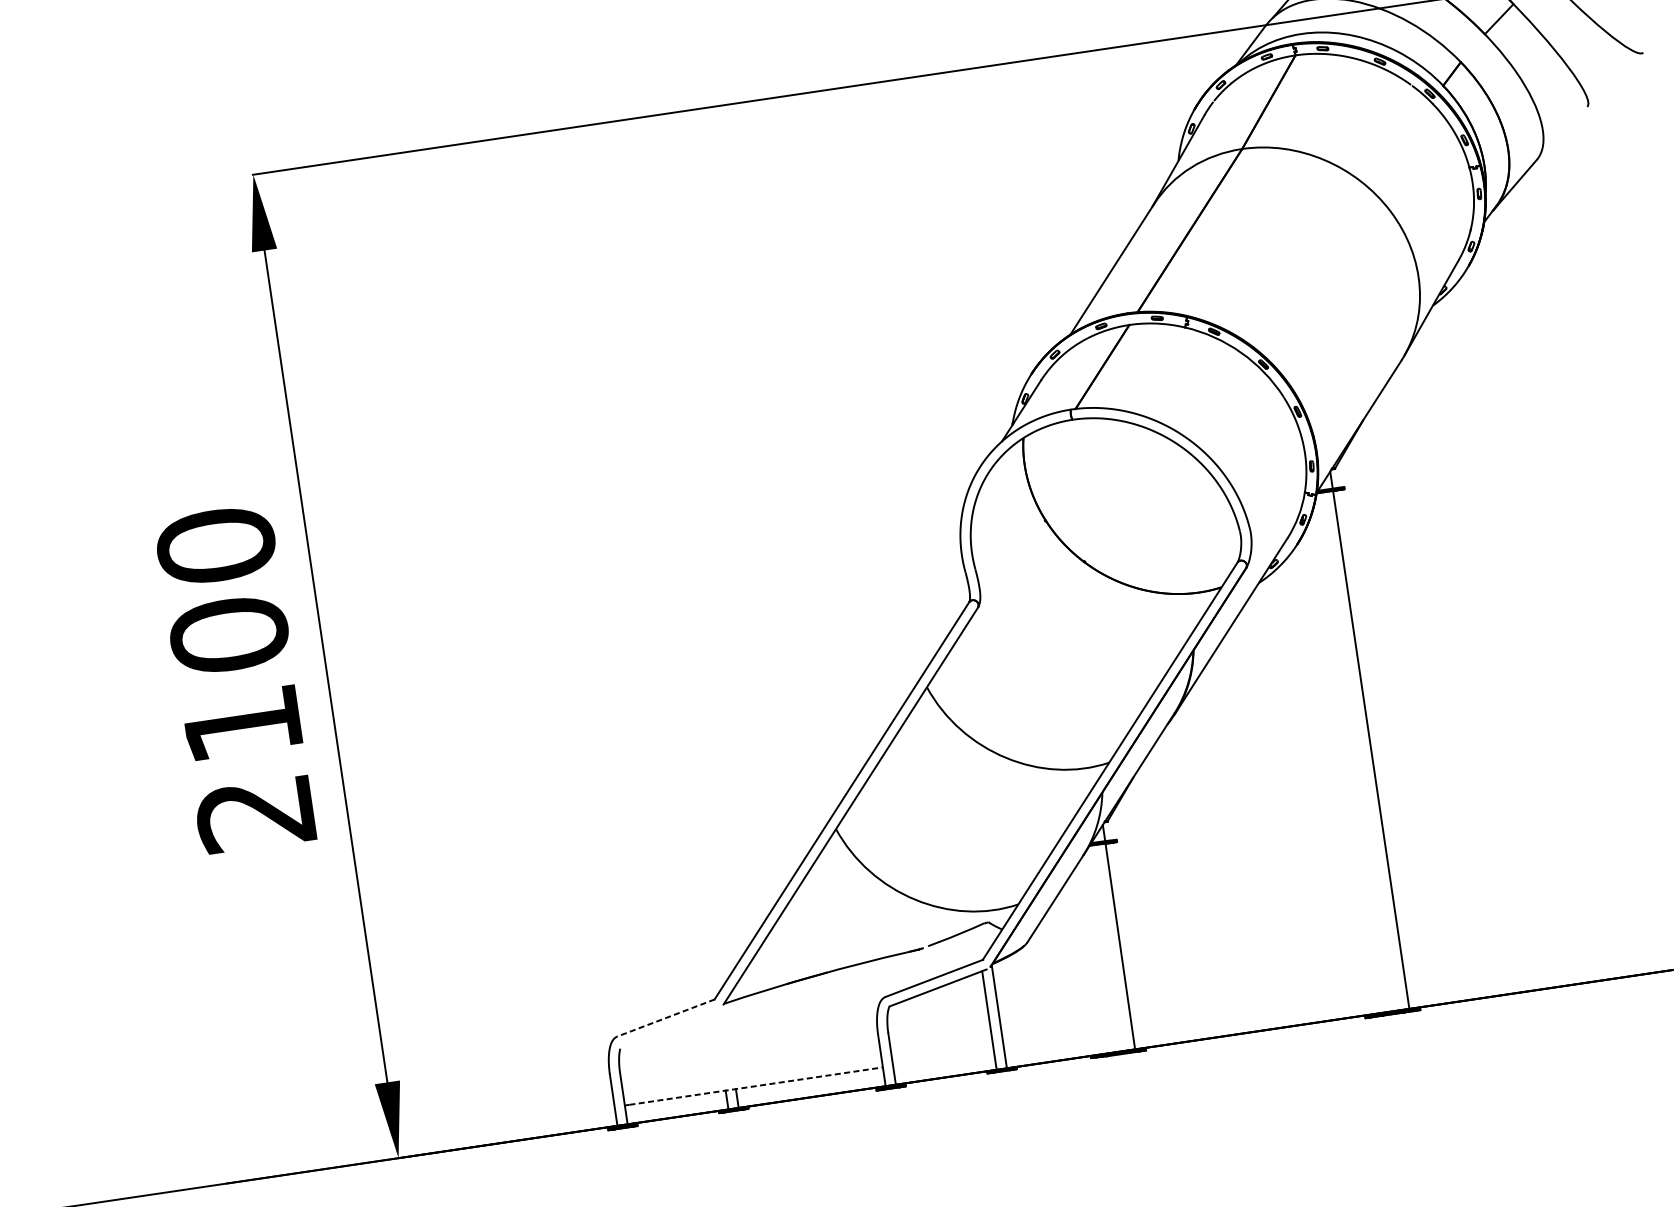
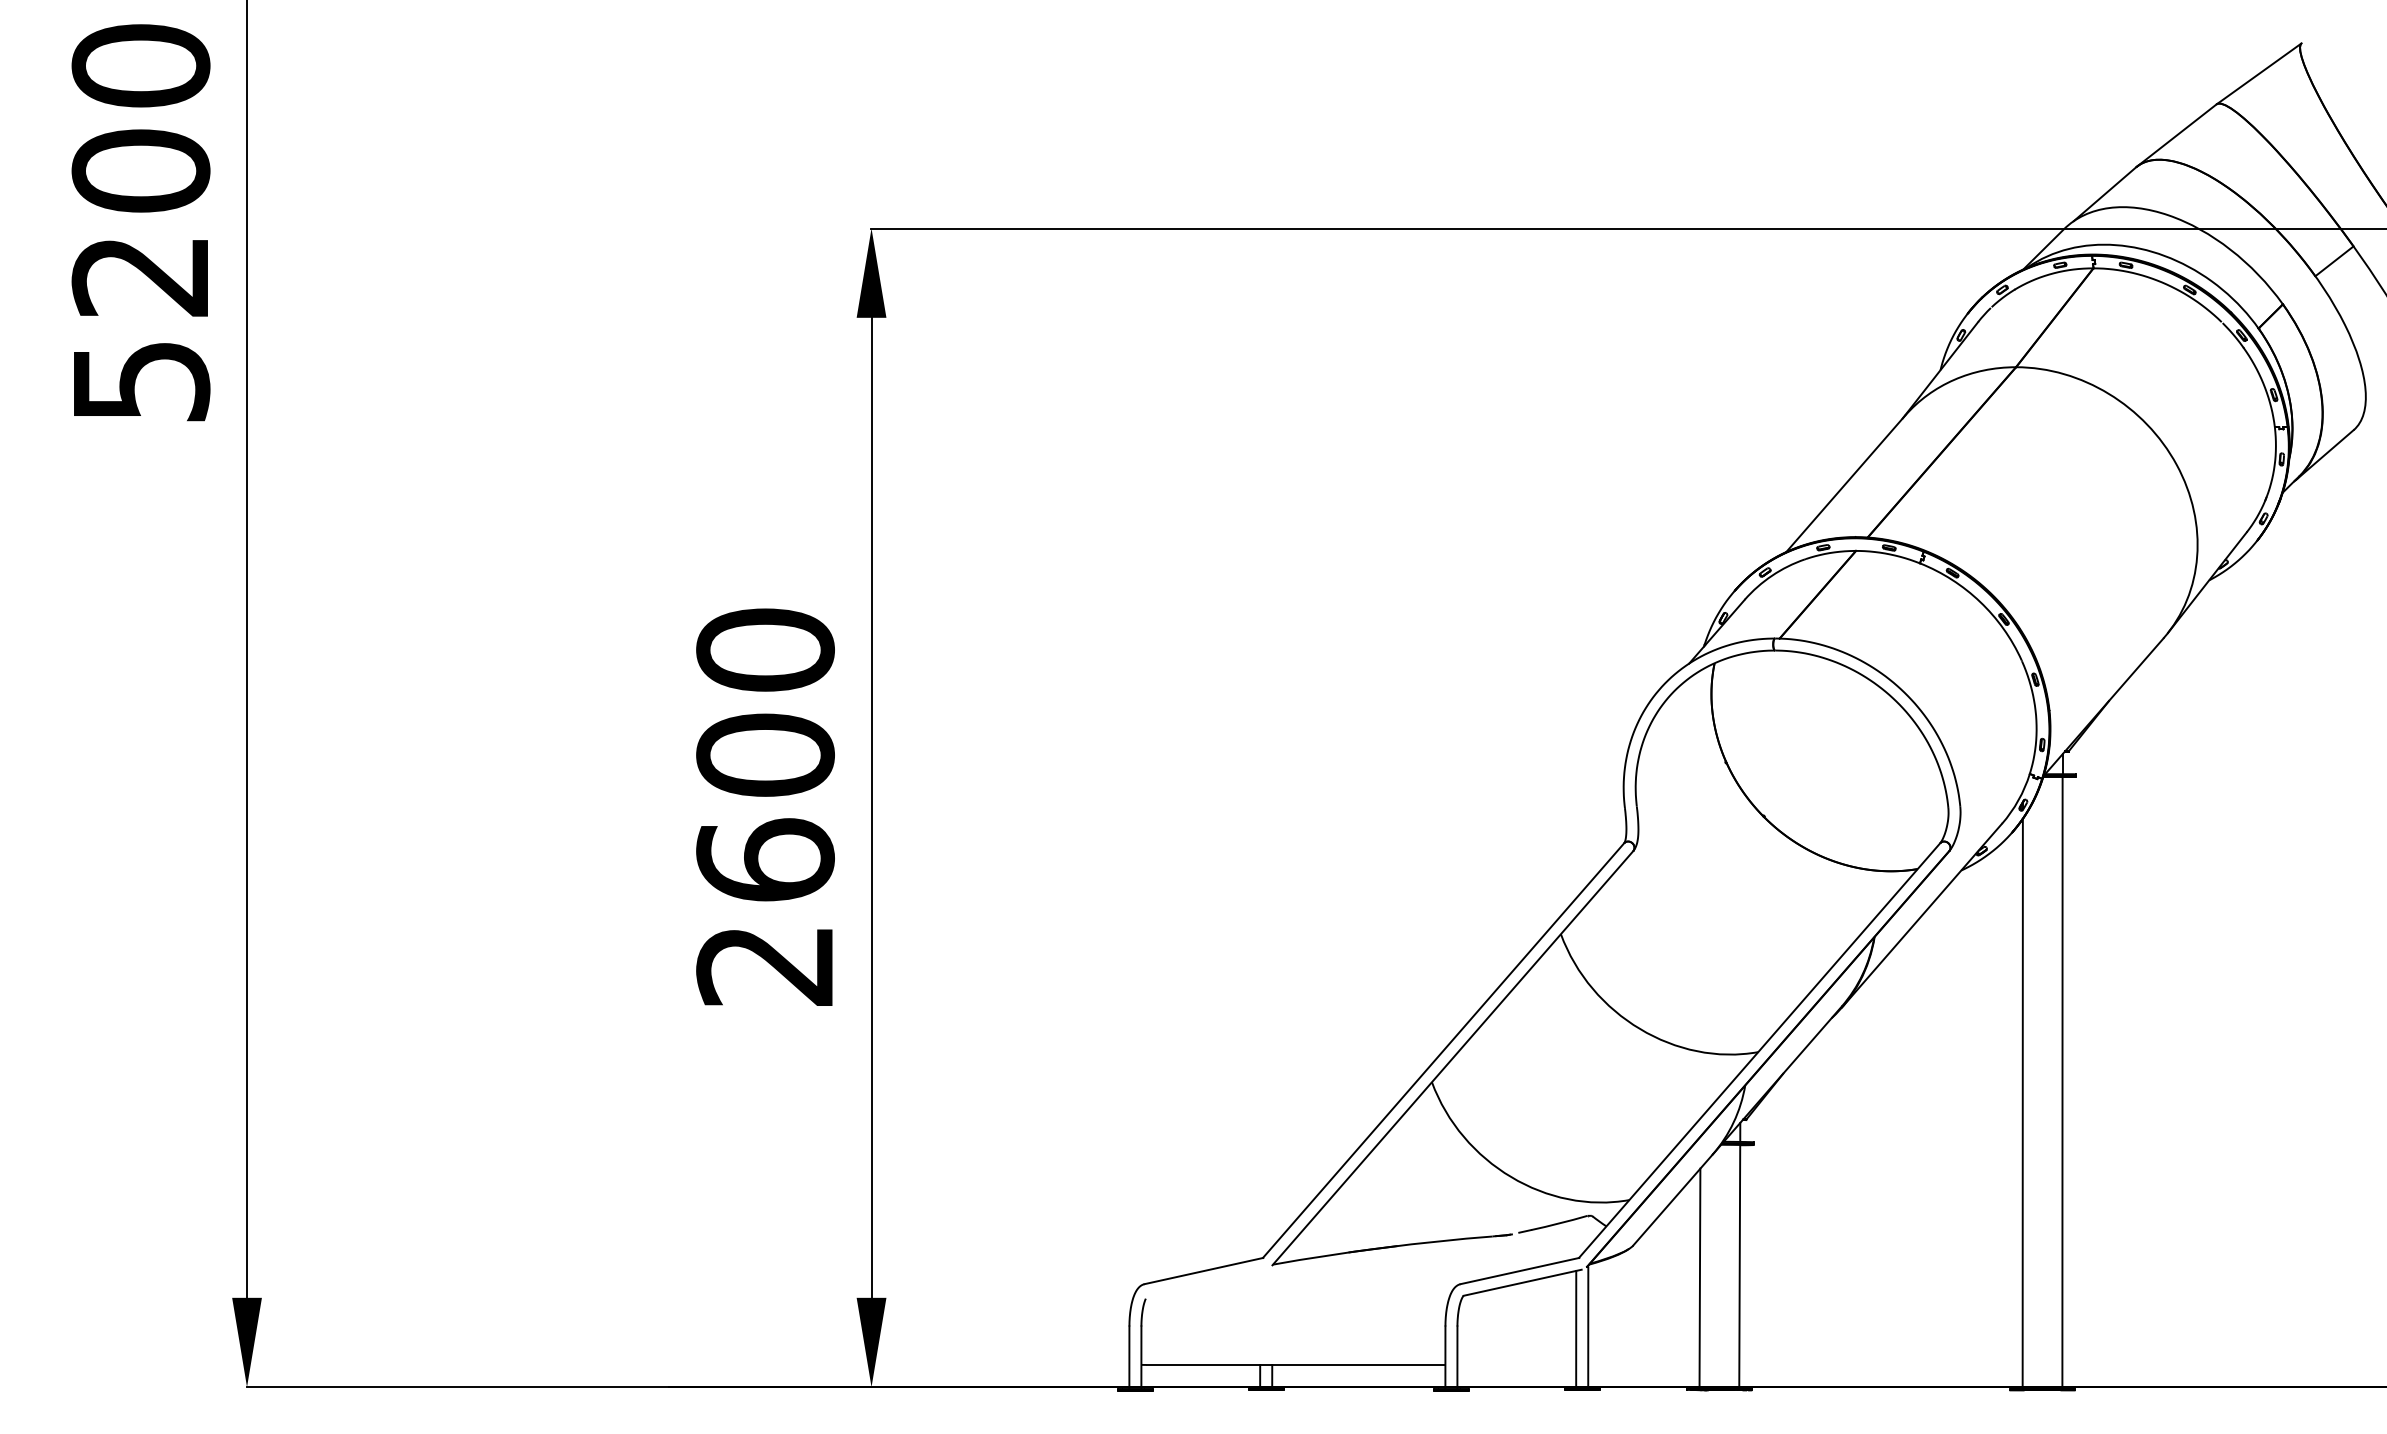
text: (242, 723) -> (765, 859), 2100 -> 2600
line: (1339, 773) -> (2022, 1103), added
line: (1087, 961) -> (1699, 1277), added
line: (665, 1018) -> (1203, 1271), dashed -> solid
line: (756, 1085) -> (1296, 1364), dashed -> solid

